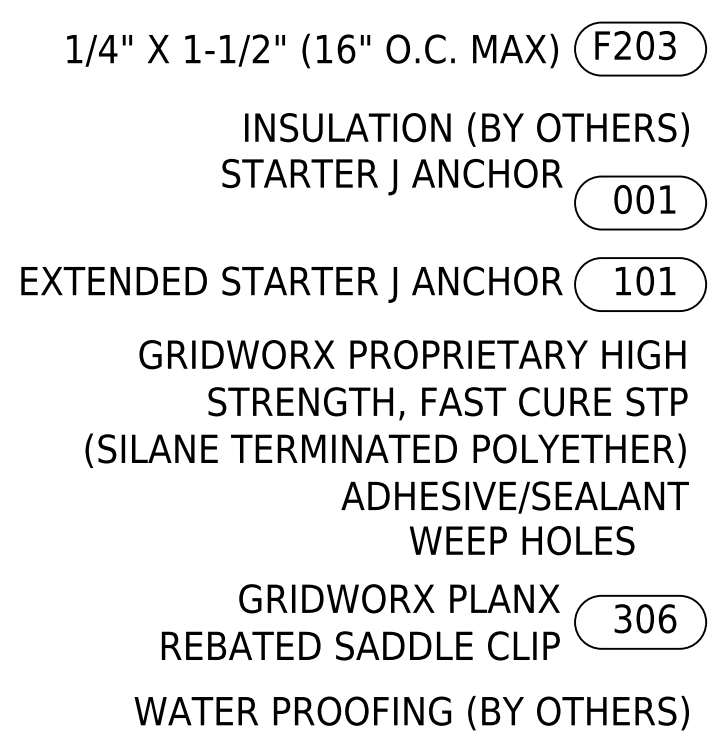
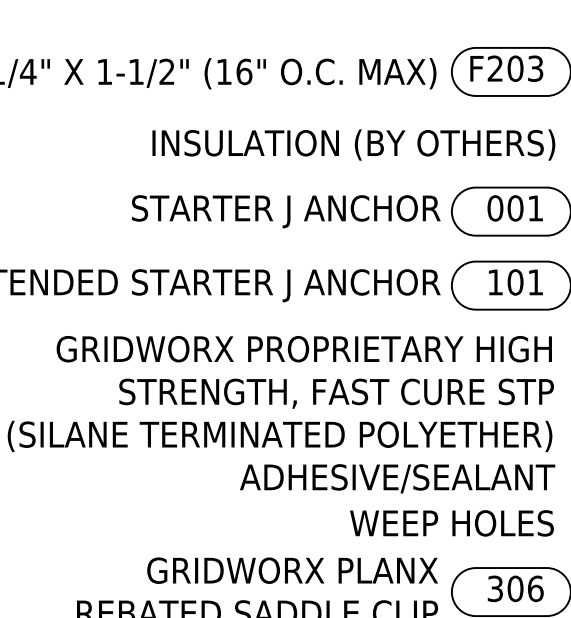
text: (392, 176) -> (286, 211), moved
text: (522, 540) -> (452, 523), moved

